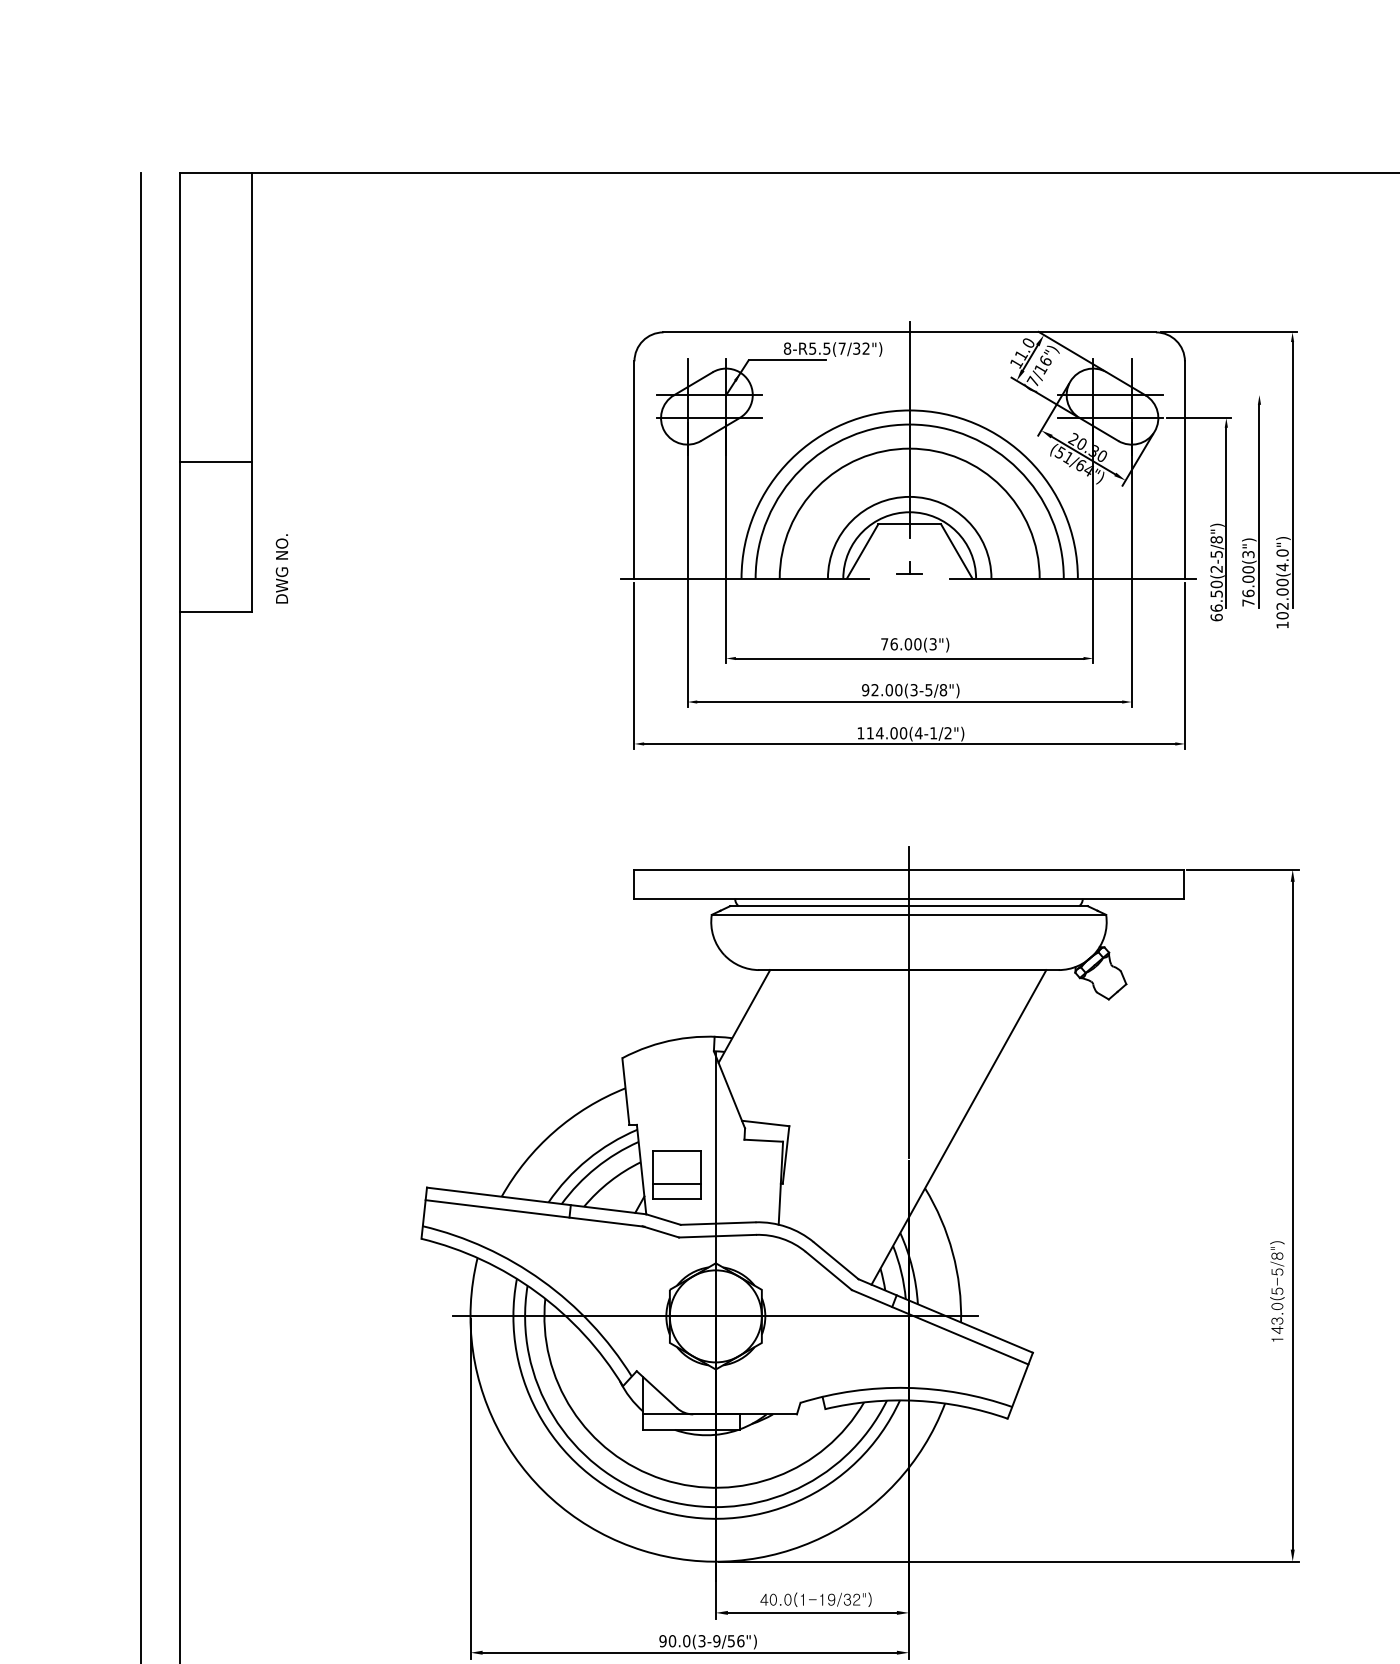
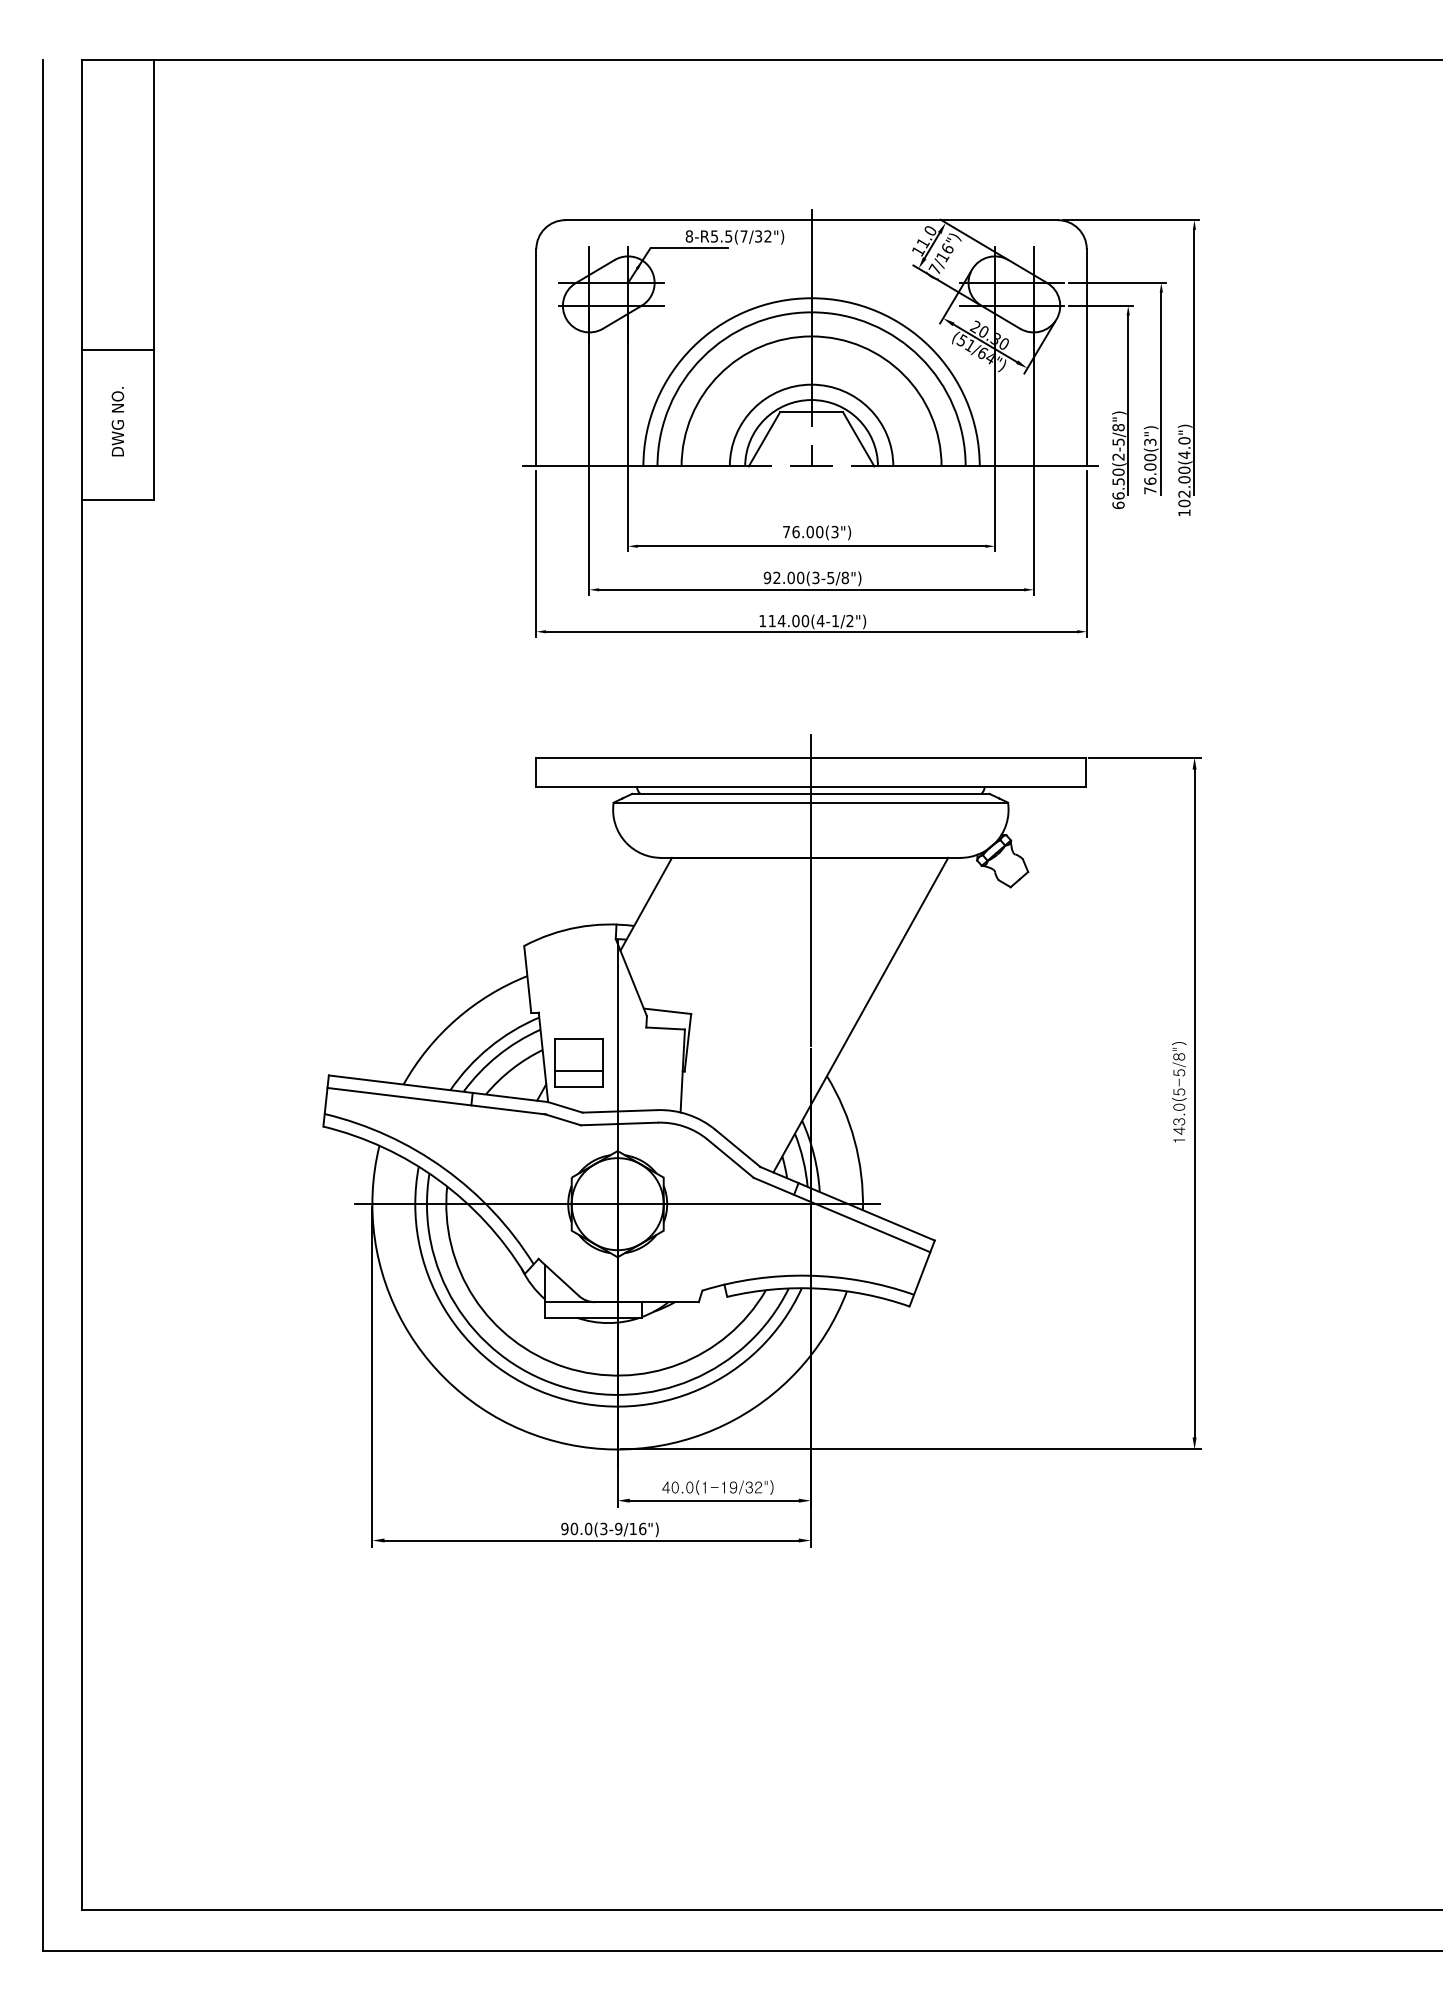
line: (1215, 394) -> (1117, 282), added
part: (909, 567) -> (811, 455), size x1.67
text: (281, 568) -> (117, 421), moved
text: (1277, 1291) -> (1179, 1092), moved
text: (730, 1641) -> (632, 1529), 90.0(3-9/56 -> 90.0(3-9/16

